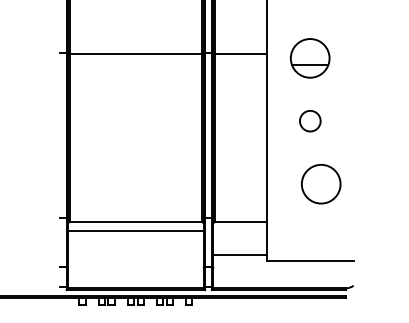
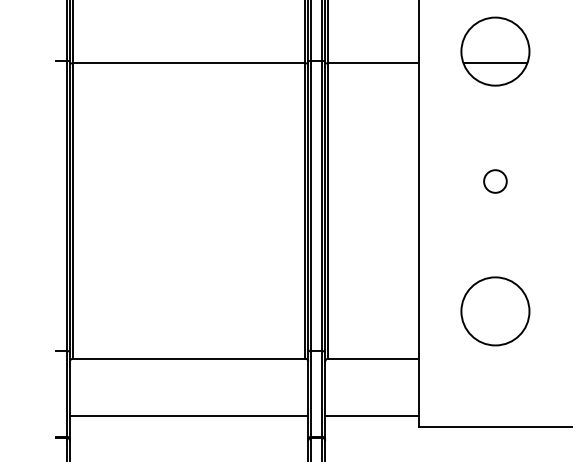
part: (310, 58) -> (495, 51), moved
circle: (309, 121) -> (494, 181), size x0.62
circle: (321, 184) -> (495, 311), moved
line: (135, 230) -> (188, 415), moved

